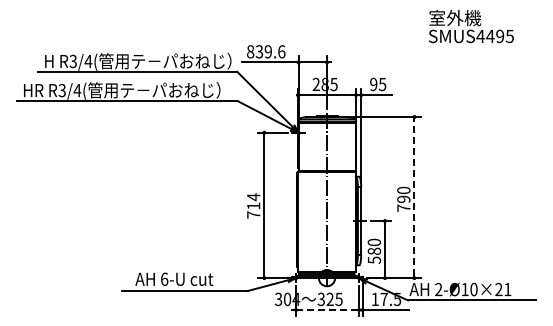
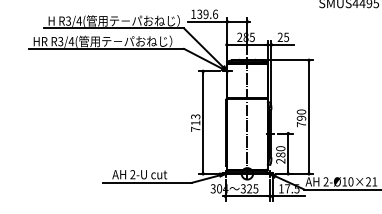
text: (250, 51) -> (193, 14), 839.6 -> 139.6
text: (373, 84) -> (280, 37), 95 -> 25
text: (253, 197) -> (195, 117), 714 -> 713
line: (414, 197) -> (309, 117), dashed -> solid
text: (374, 259) -> (280, 160), 580 -> 280
text: (164, 278) -> (132, 174), 6-U -> 2-U
line: (327, 310) -> (247, 196), dashed -> solid

